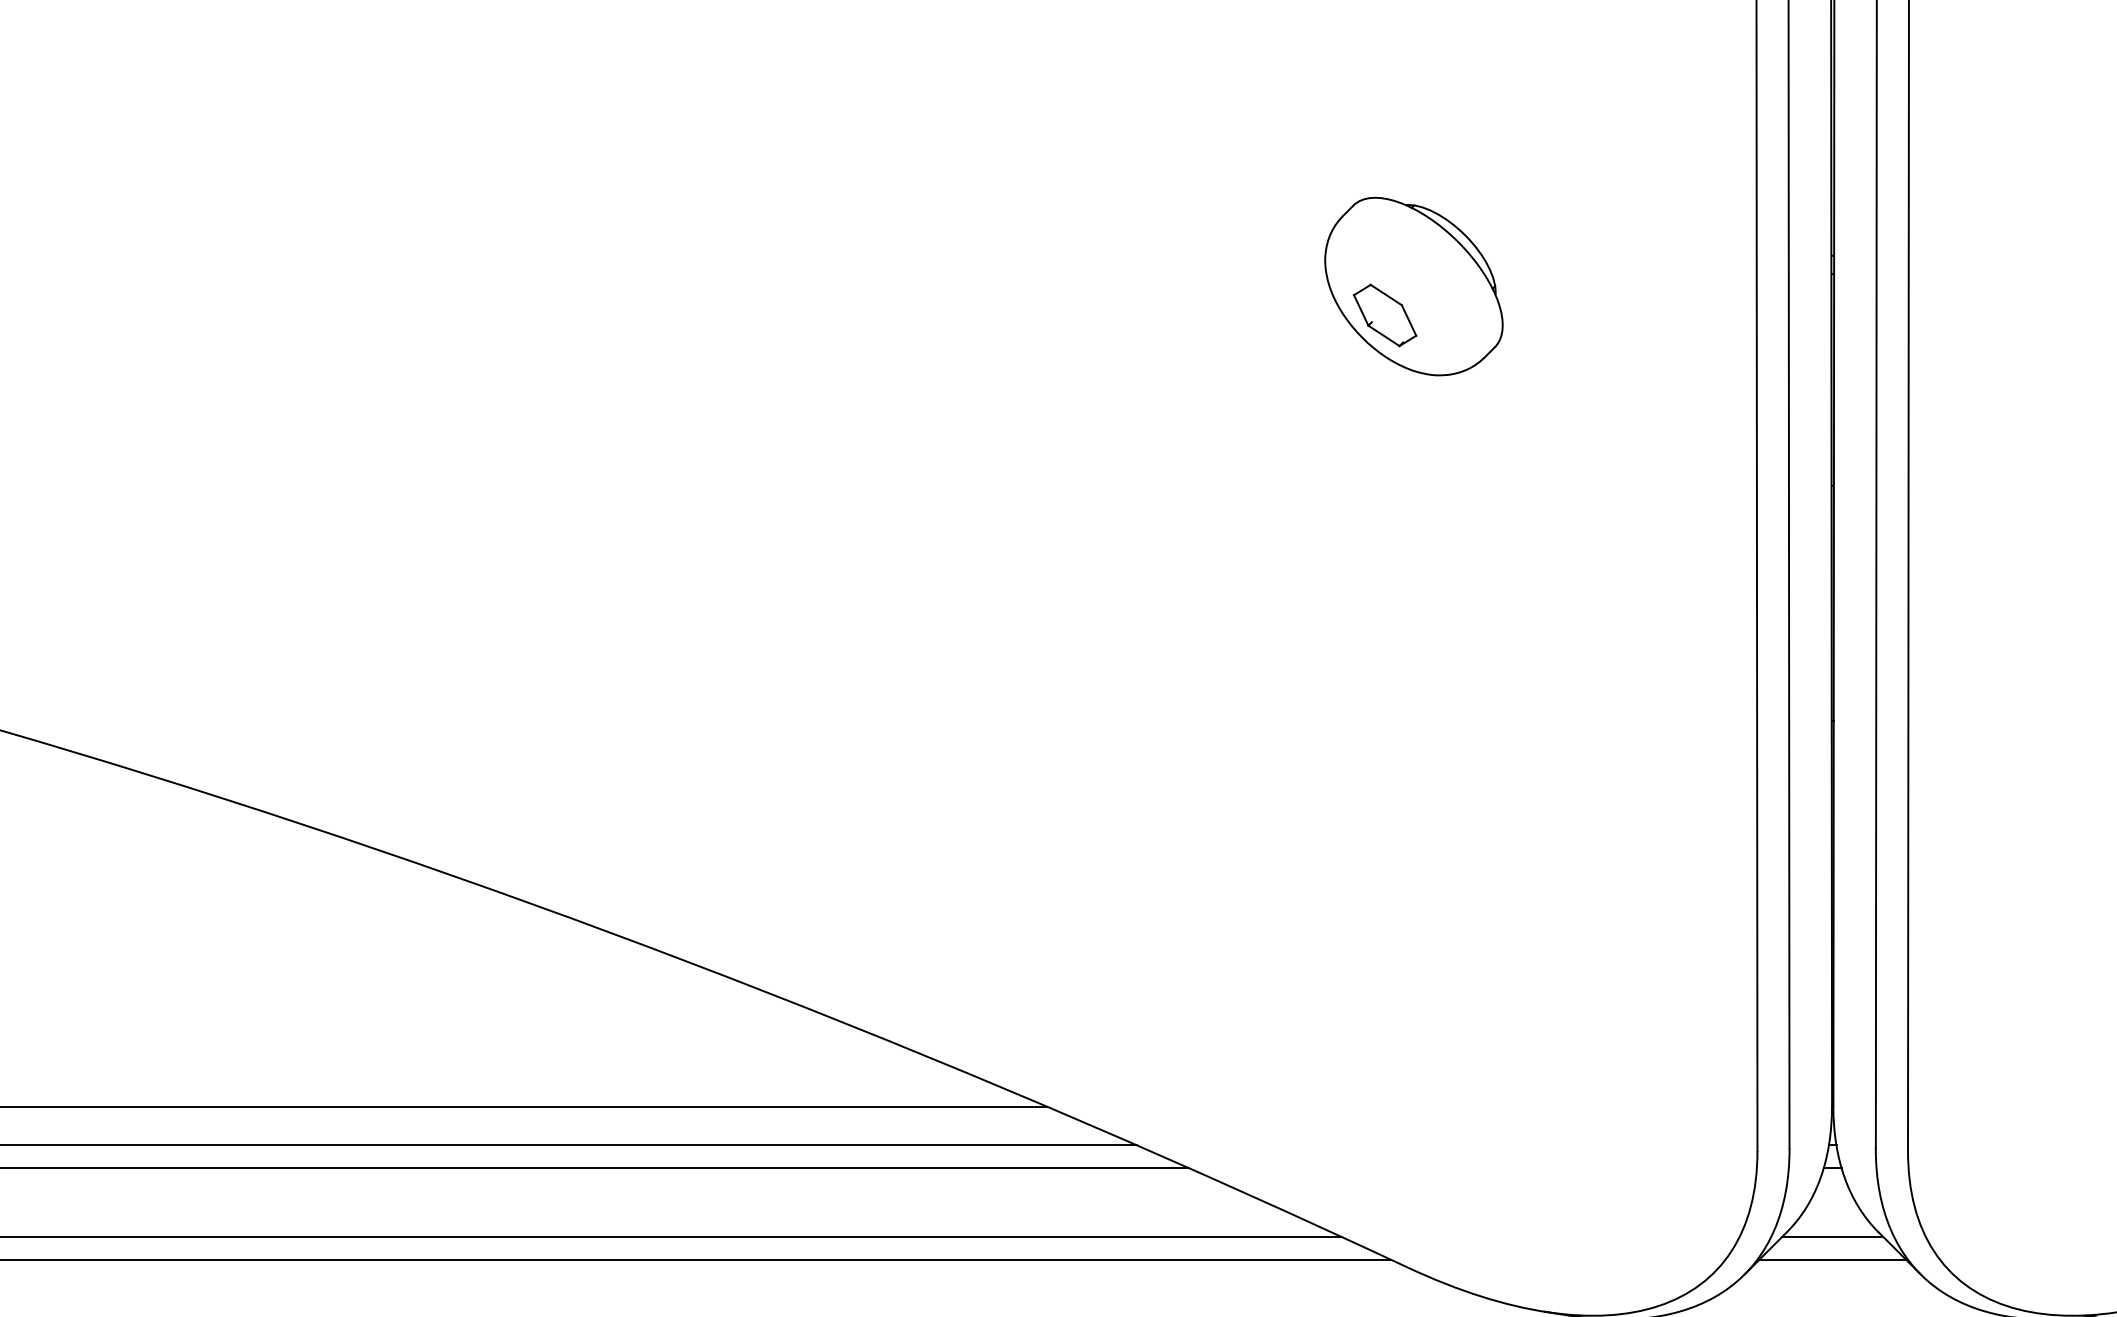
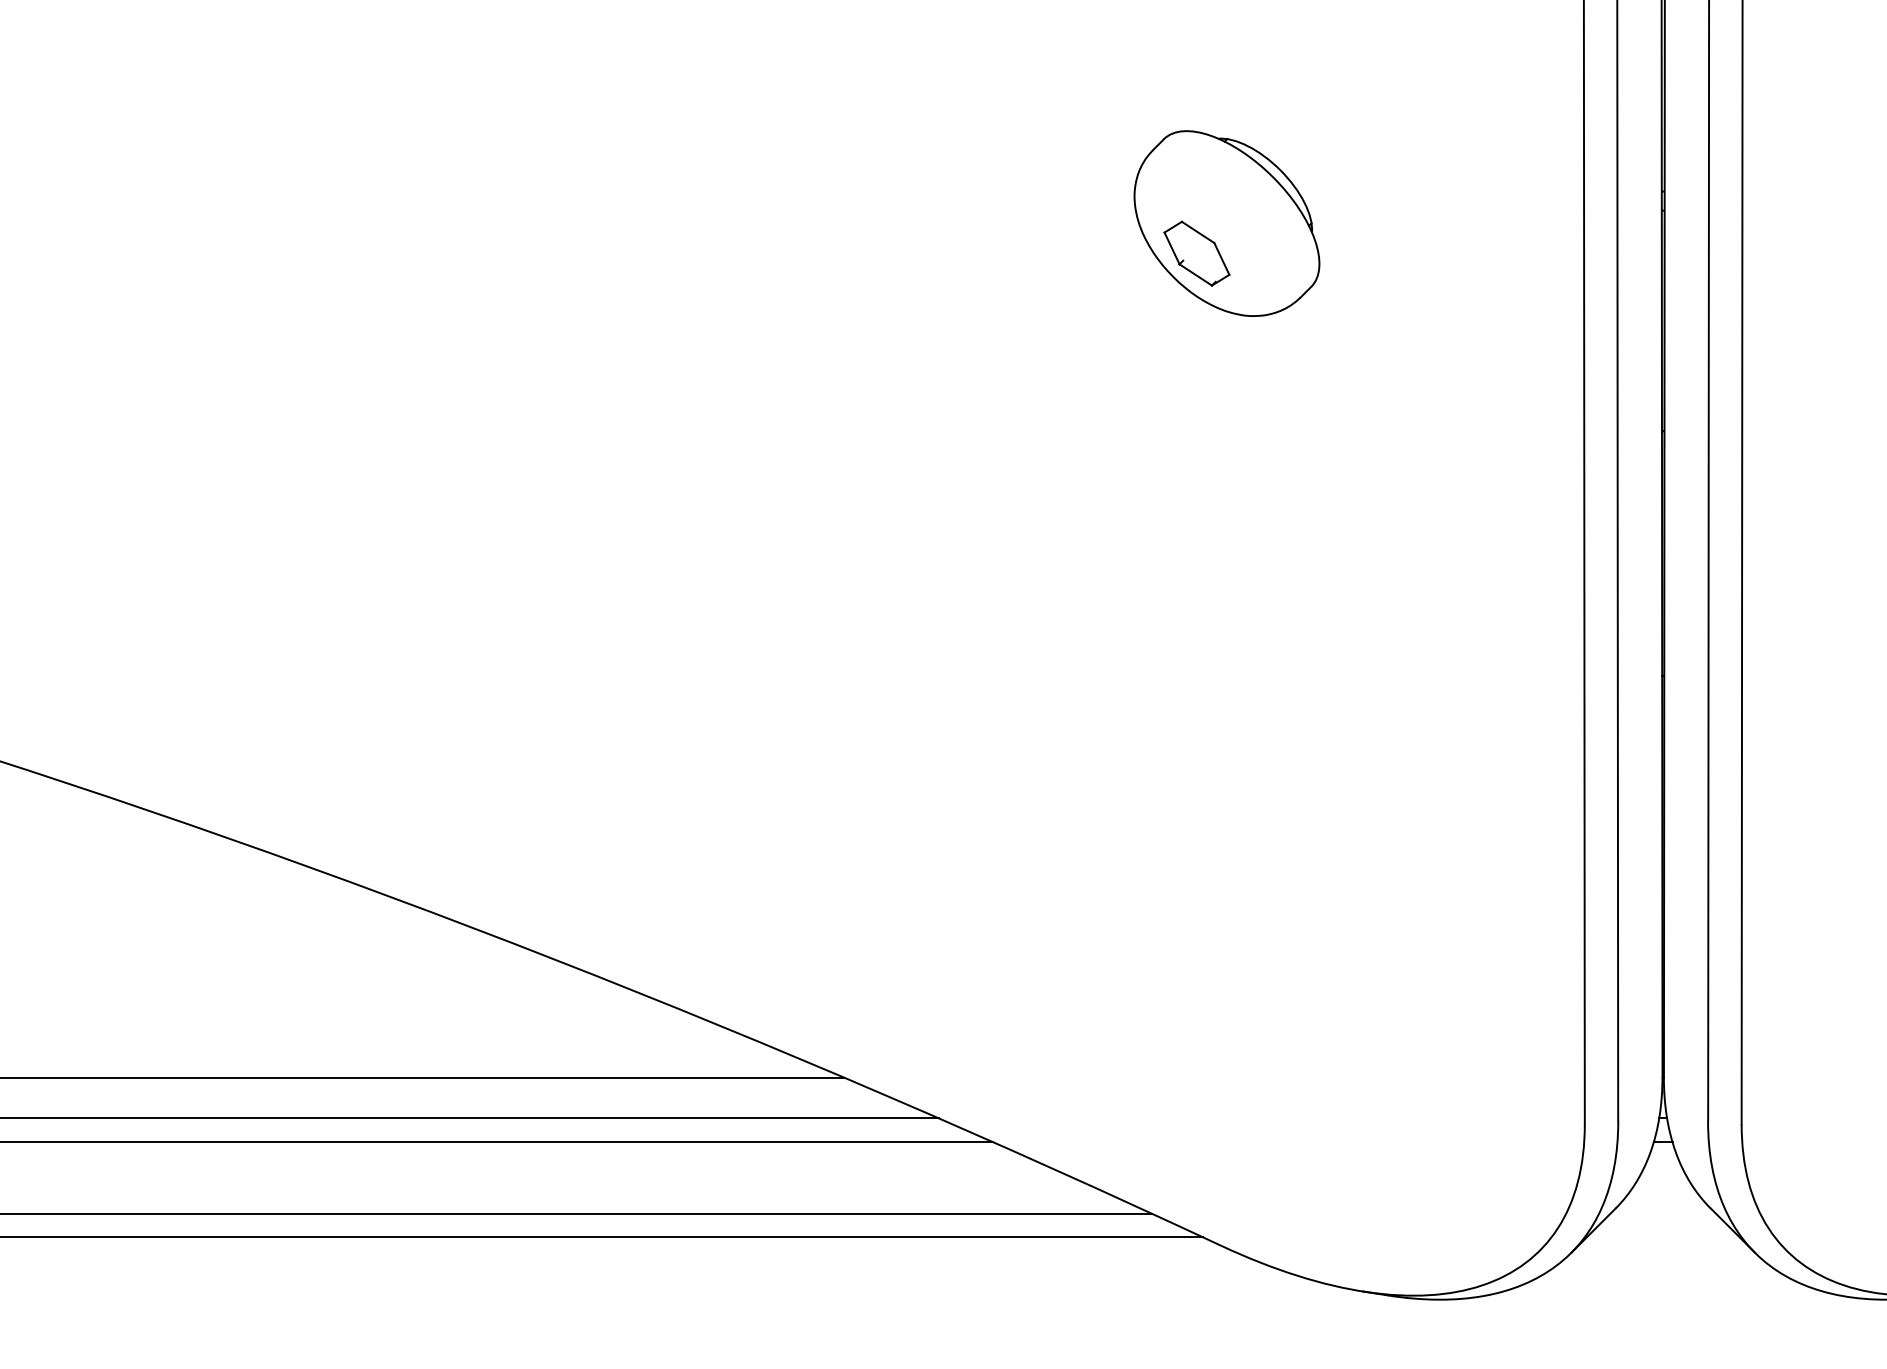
line: (1832, 1236) -> (1662, 1213), removed
line: (1832, 1259) -> (1662, 1237), removed

